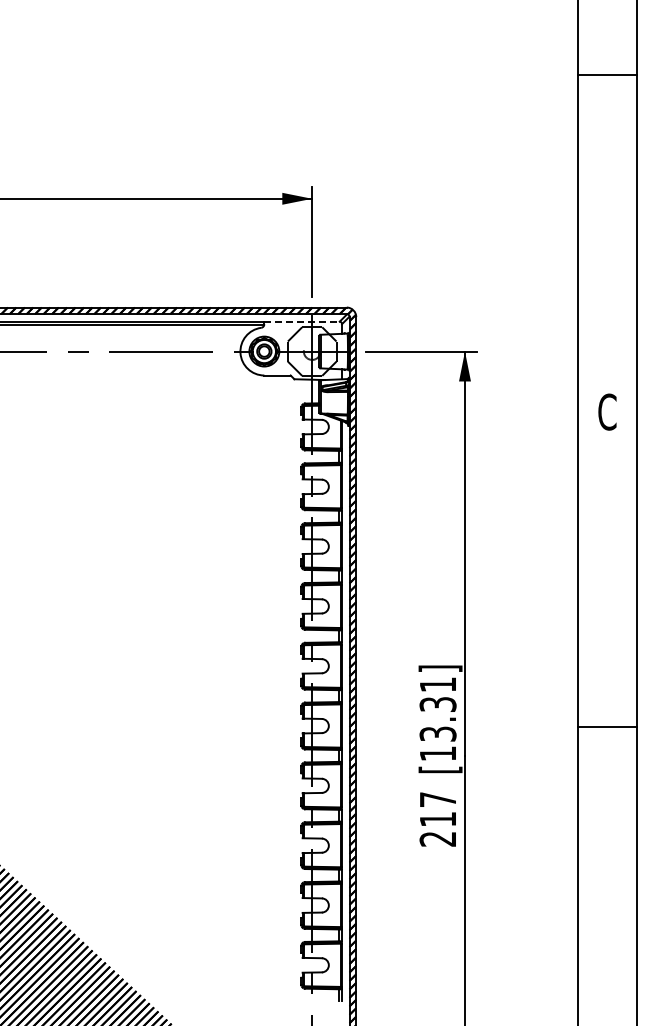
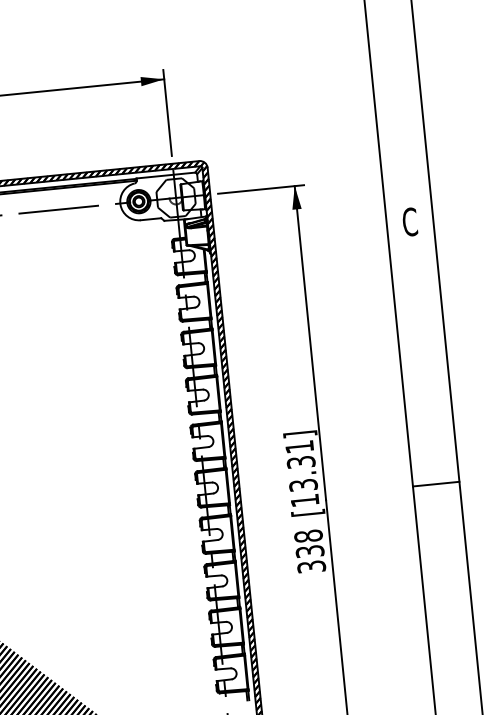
line: (302, 321) -> (166, 175), dashed -> solid
line: (607, 726) -> (436, 484), moved
text: (437, 819) -> (309, 551), 217 -> 338

